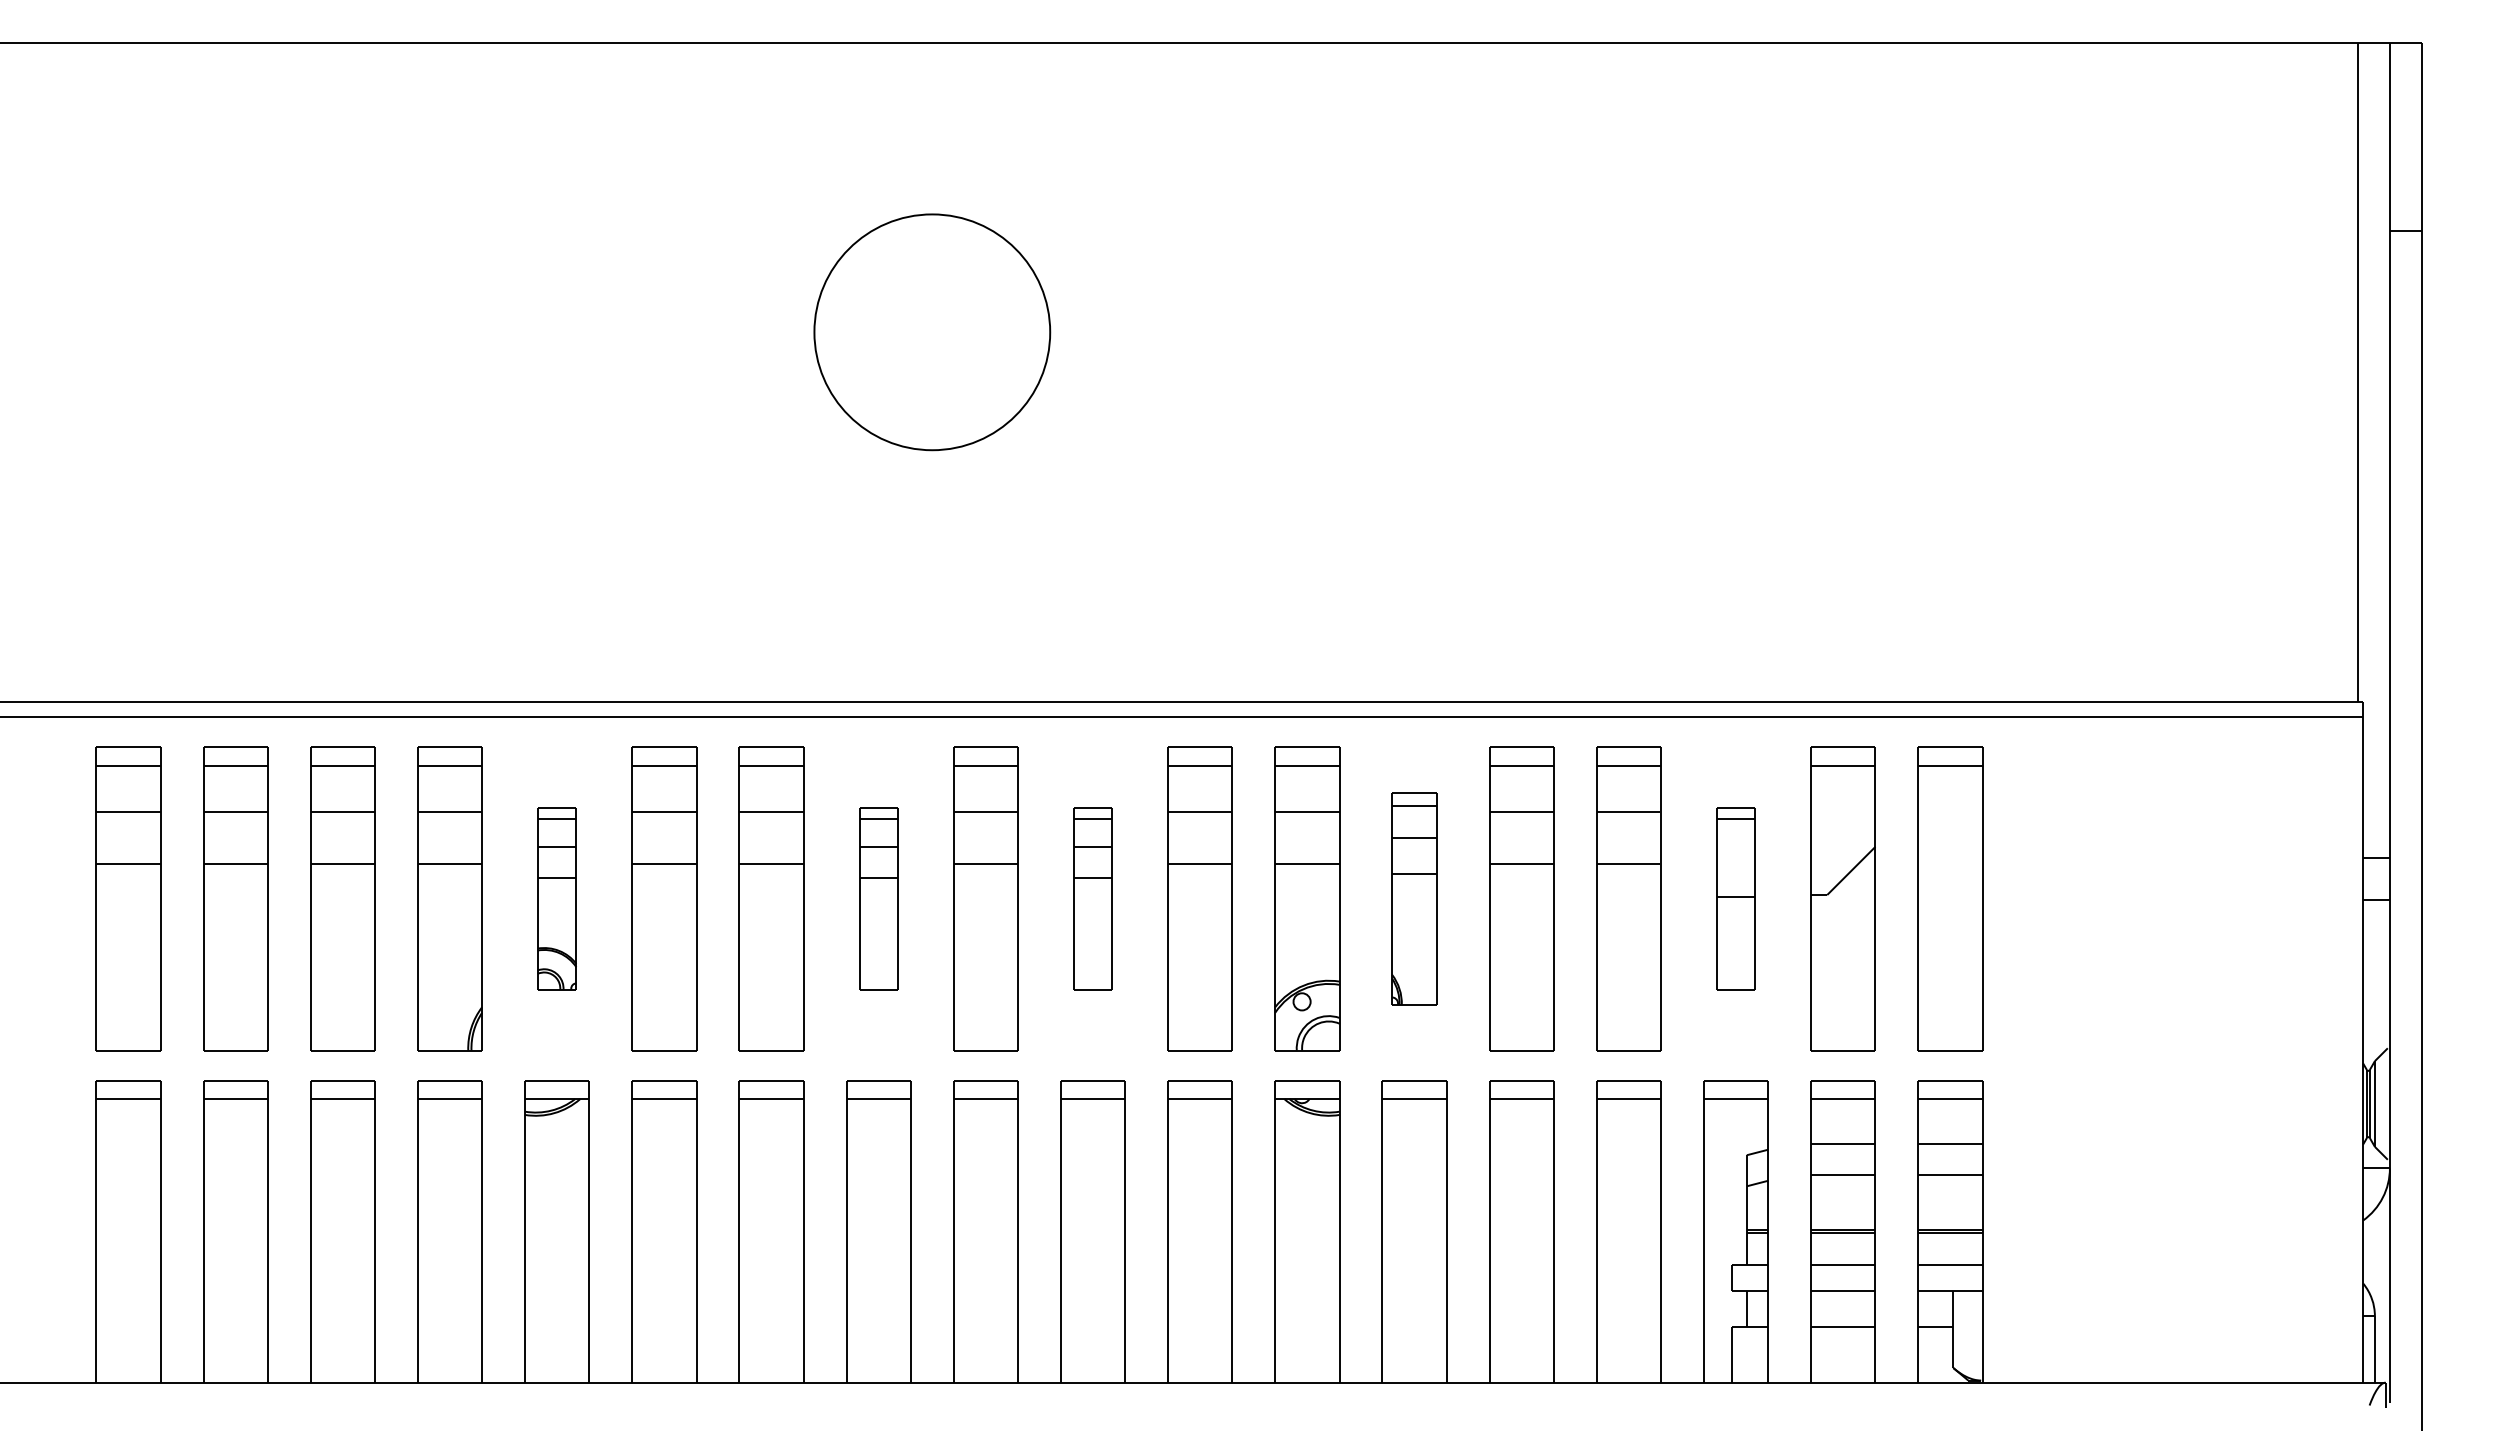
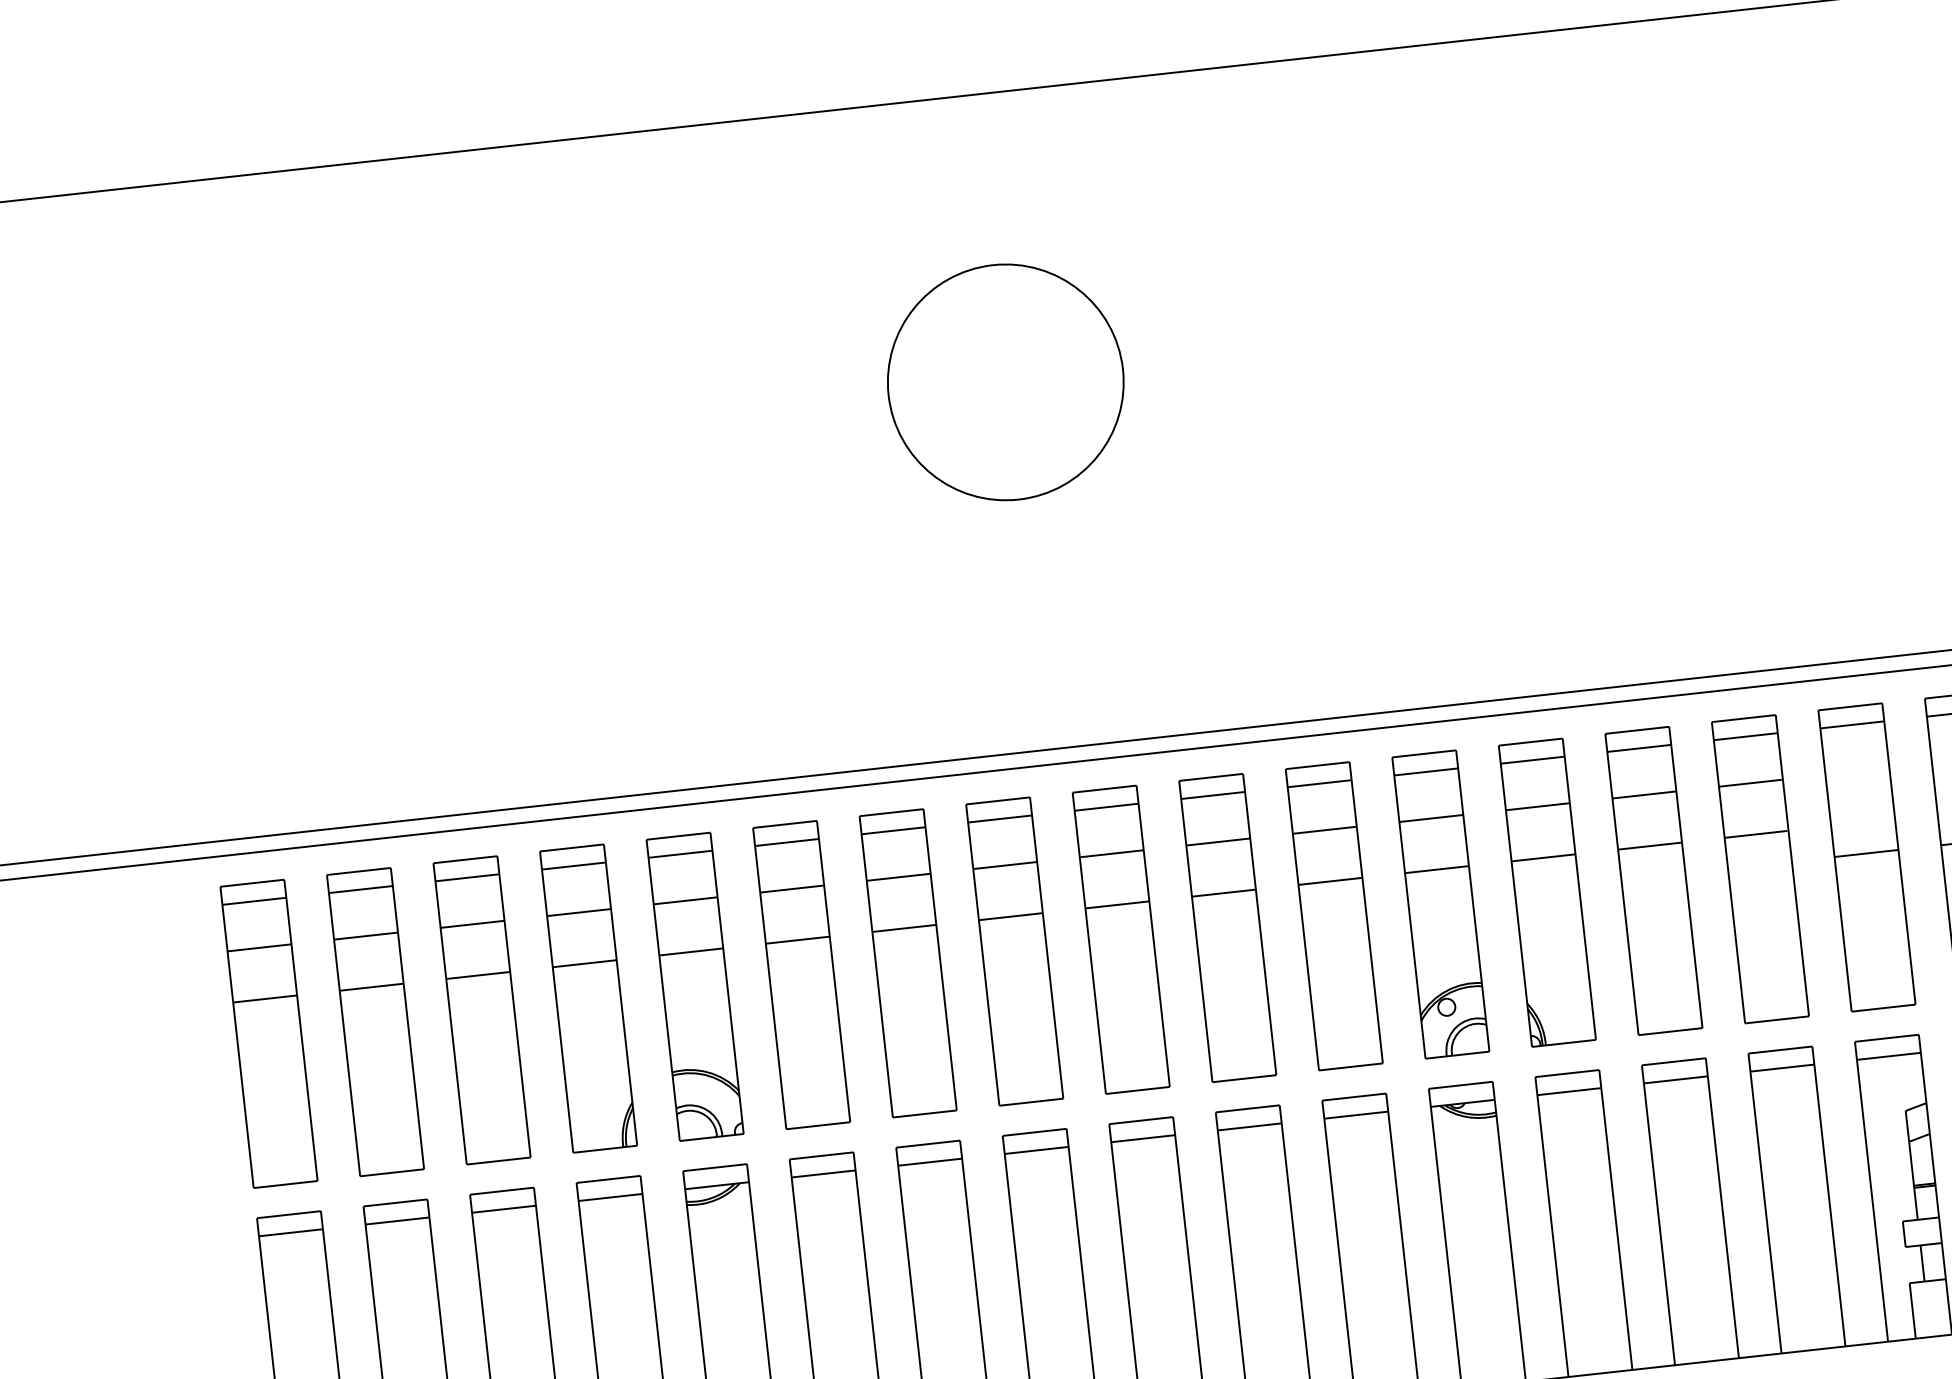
part: (556, 898) -> (694, 986), size x1.67
part: (878, 898) -> (1014, 951), size x1.67
part: (1092, 898) -> (1227, 927), size x1.67
part: (1414, 898) -> (1547, 892), size x1.43
part: (1735, 898) -> (1866, 857), size x1.67

